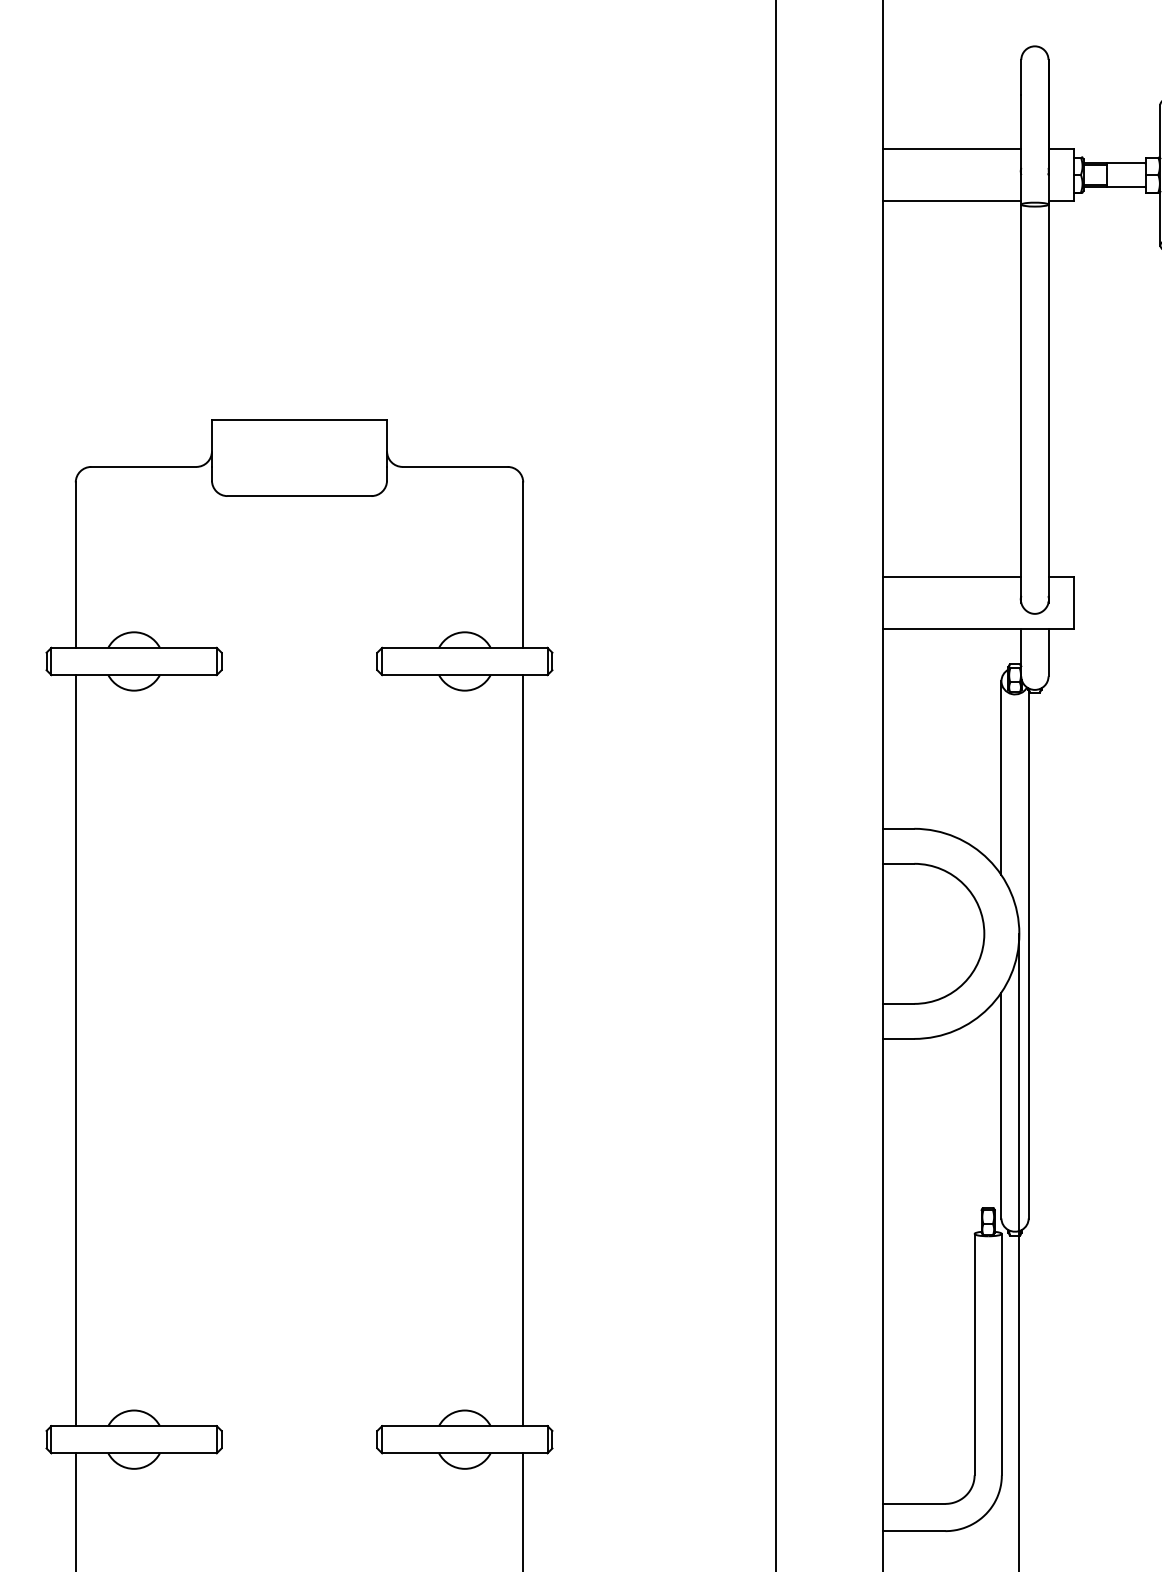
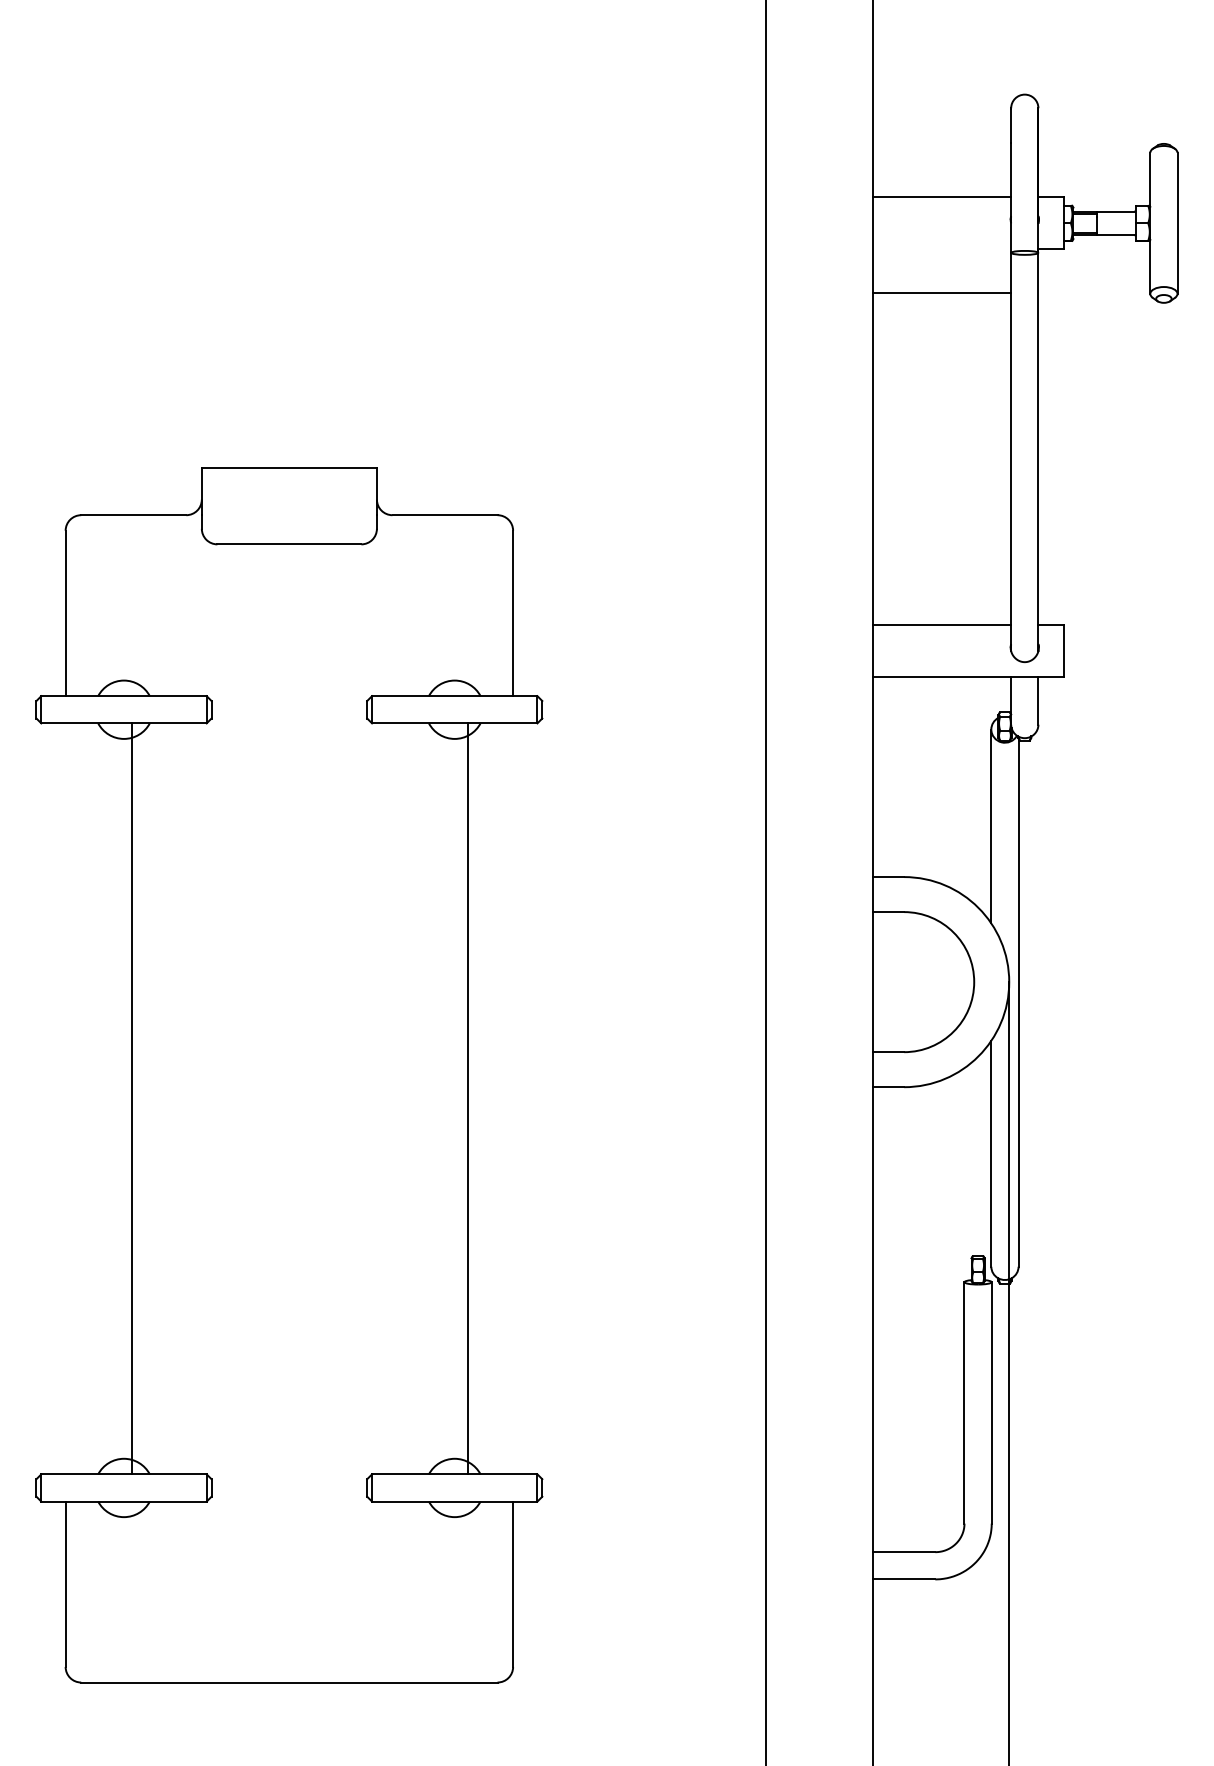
line: (952, 201) -> (942, 293), moved
line: (75, 1050) -> (131, 1098), moved
line: (523, 1050) -> (468, 1098), moved

